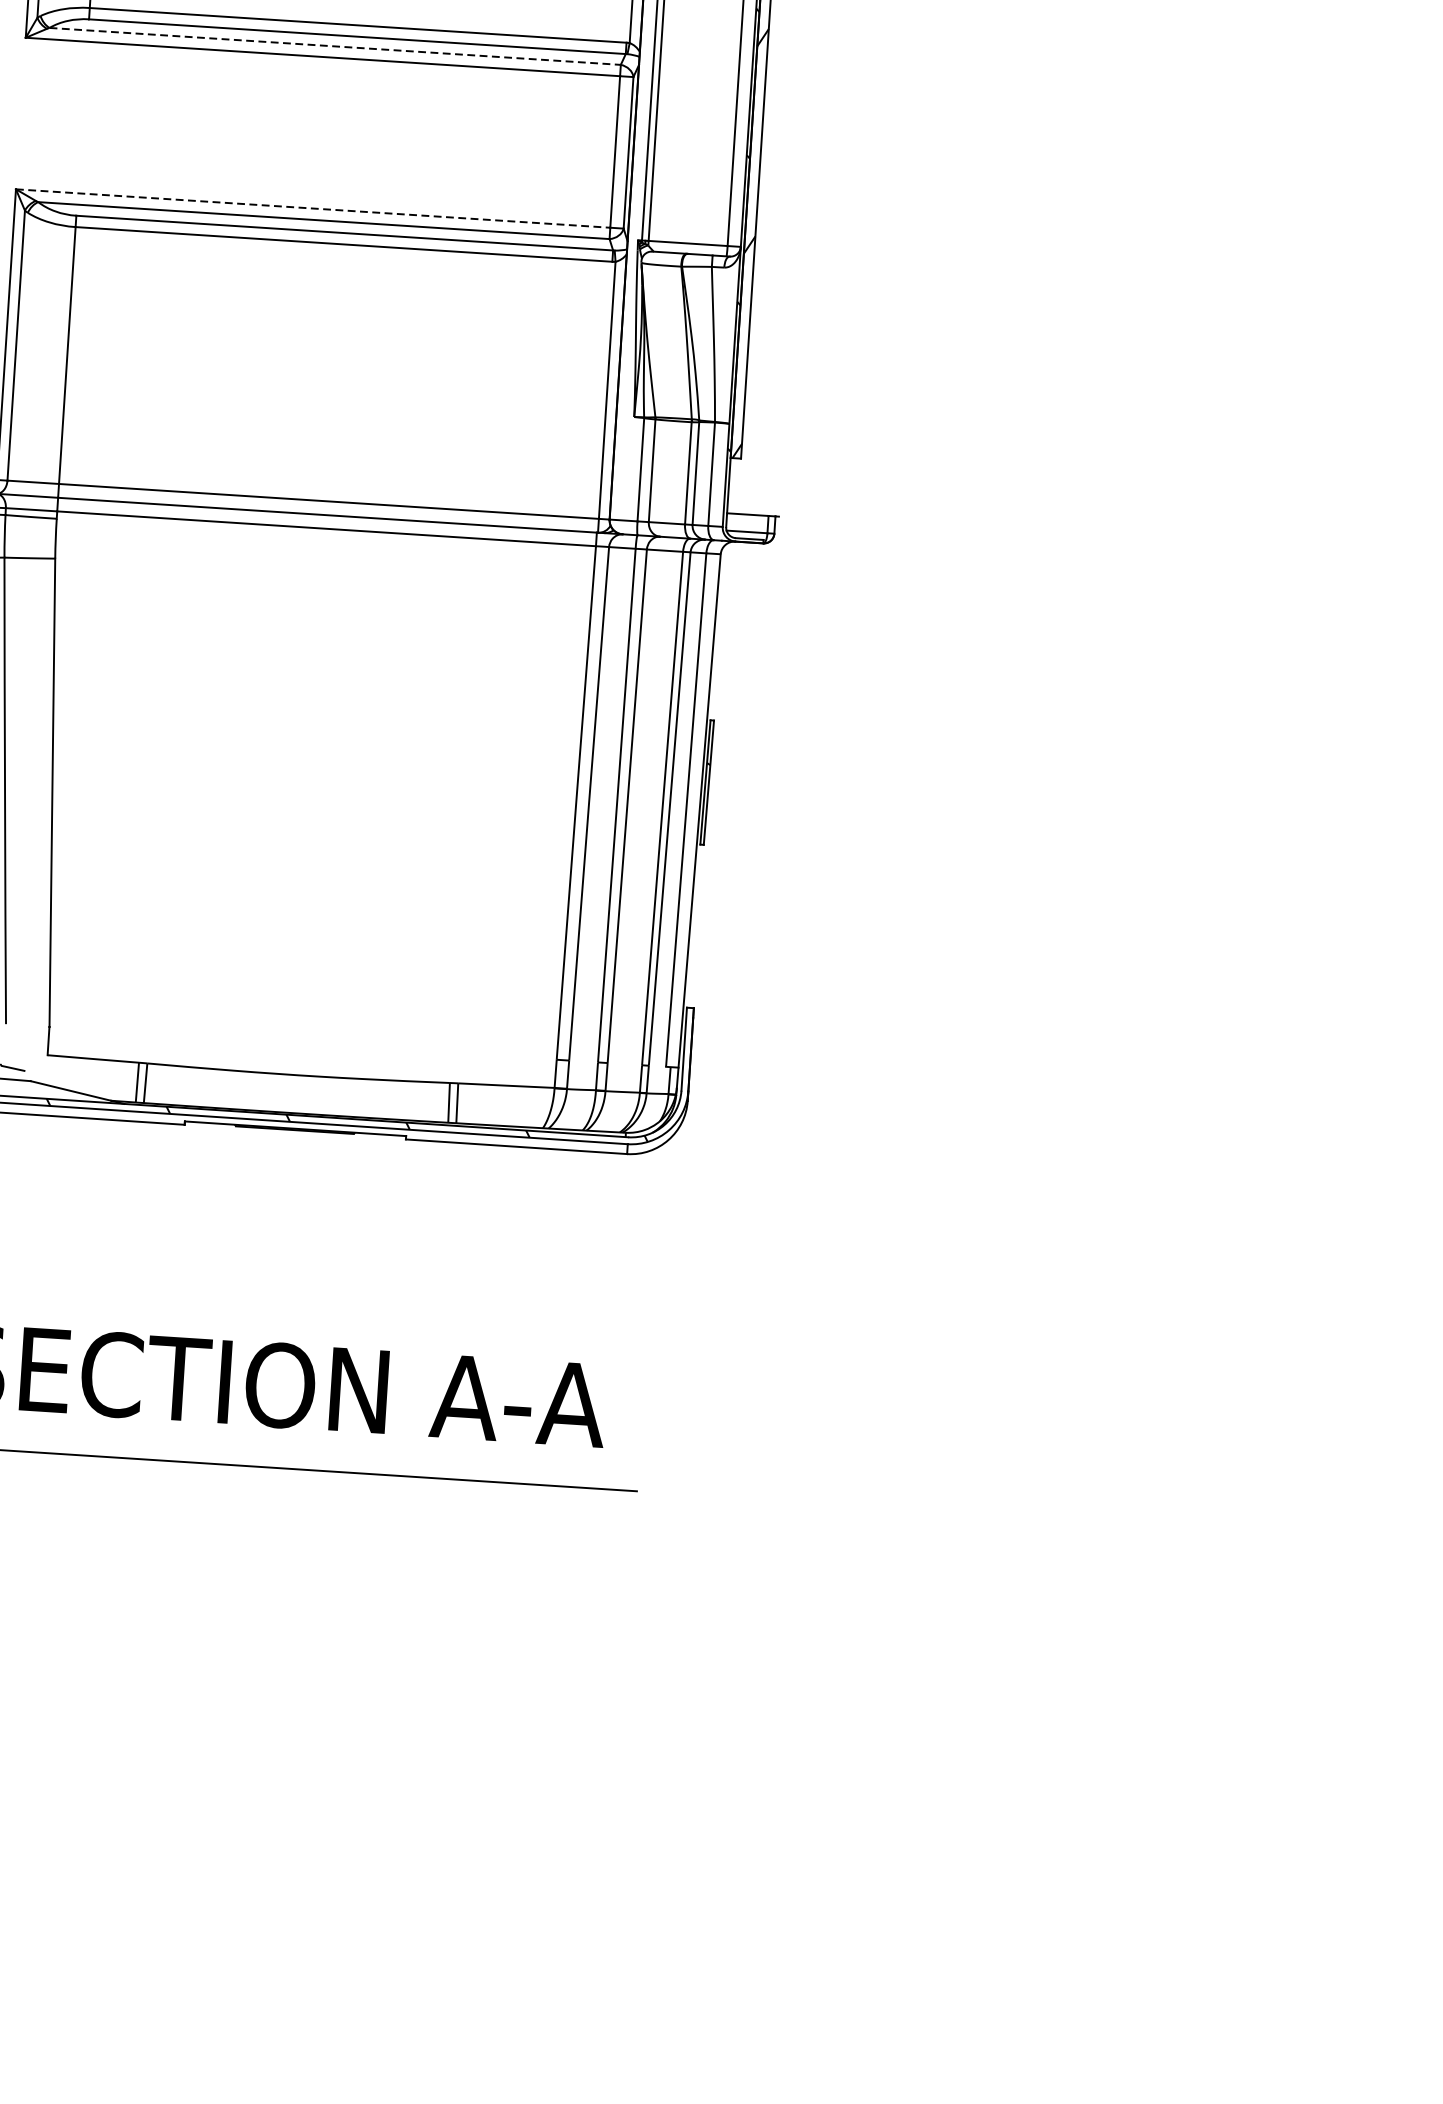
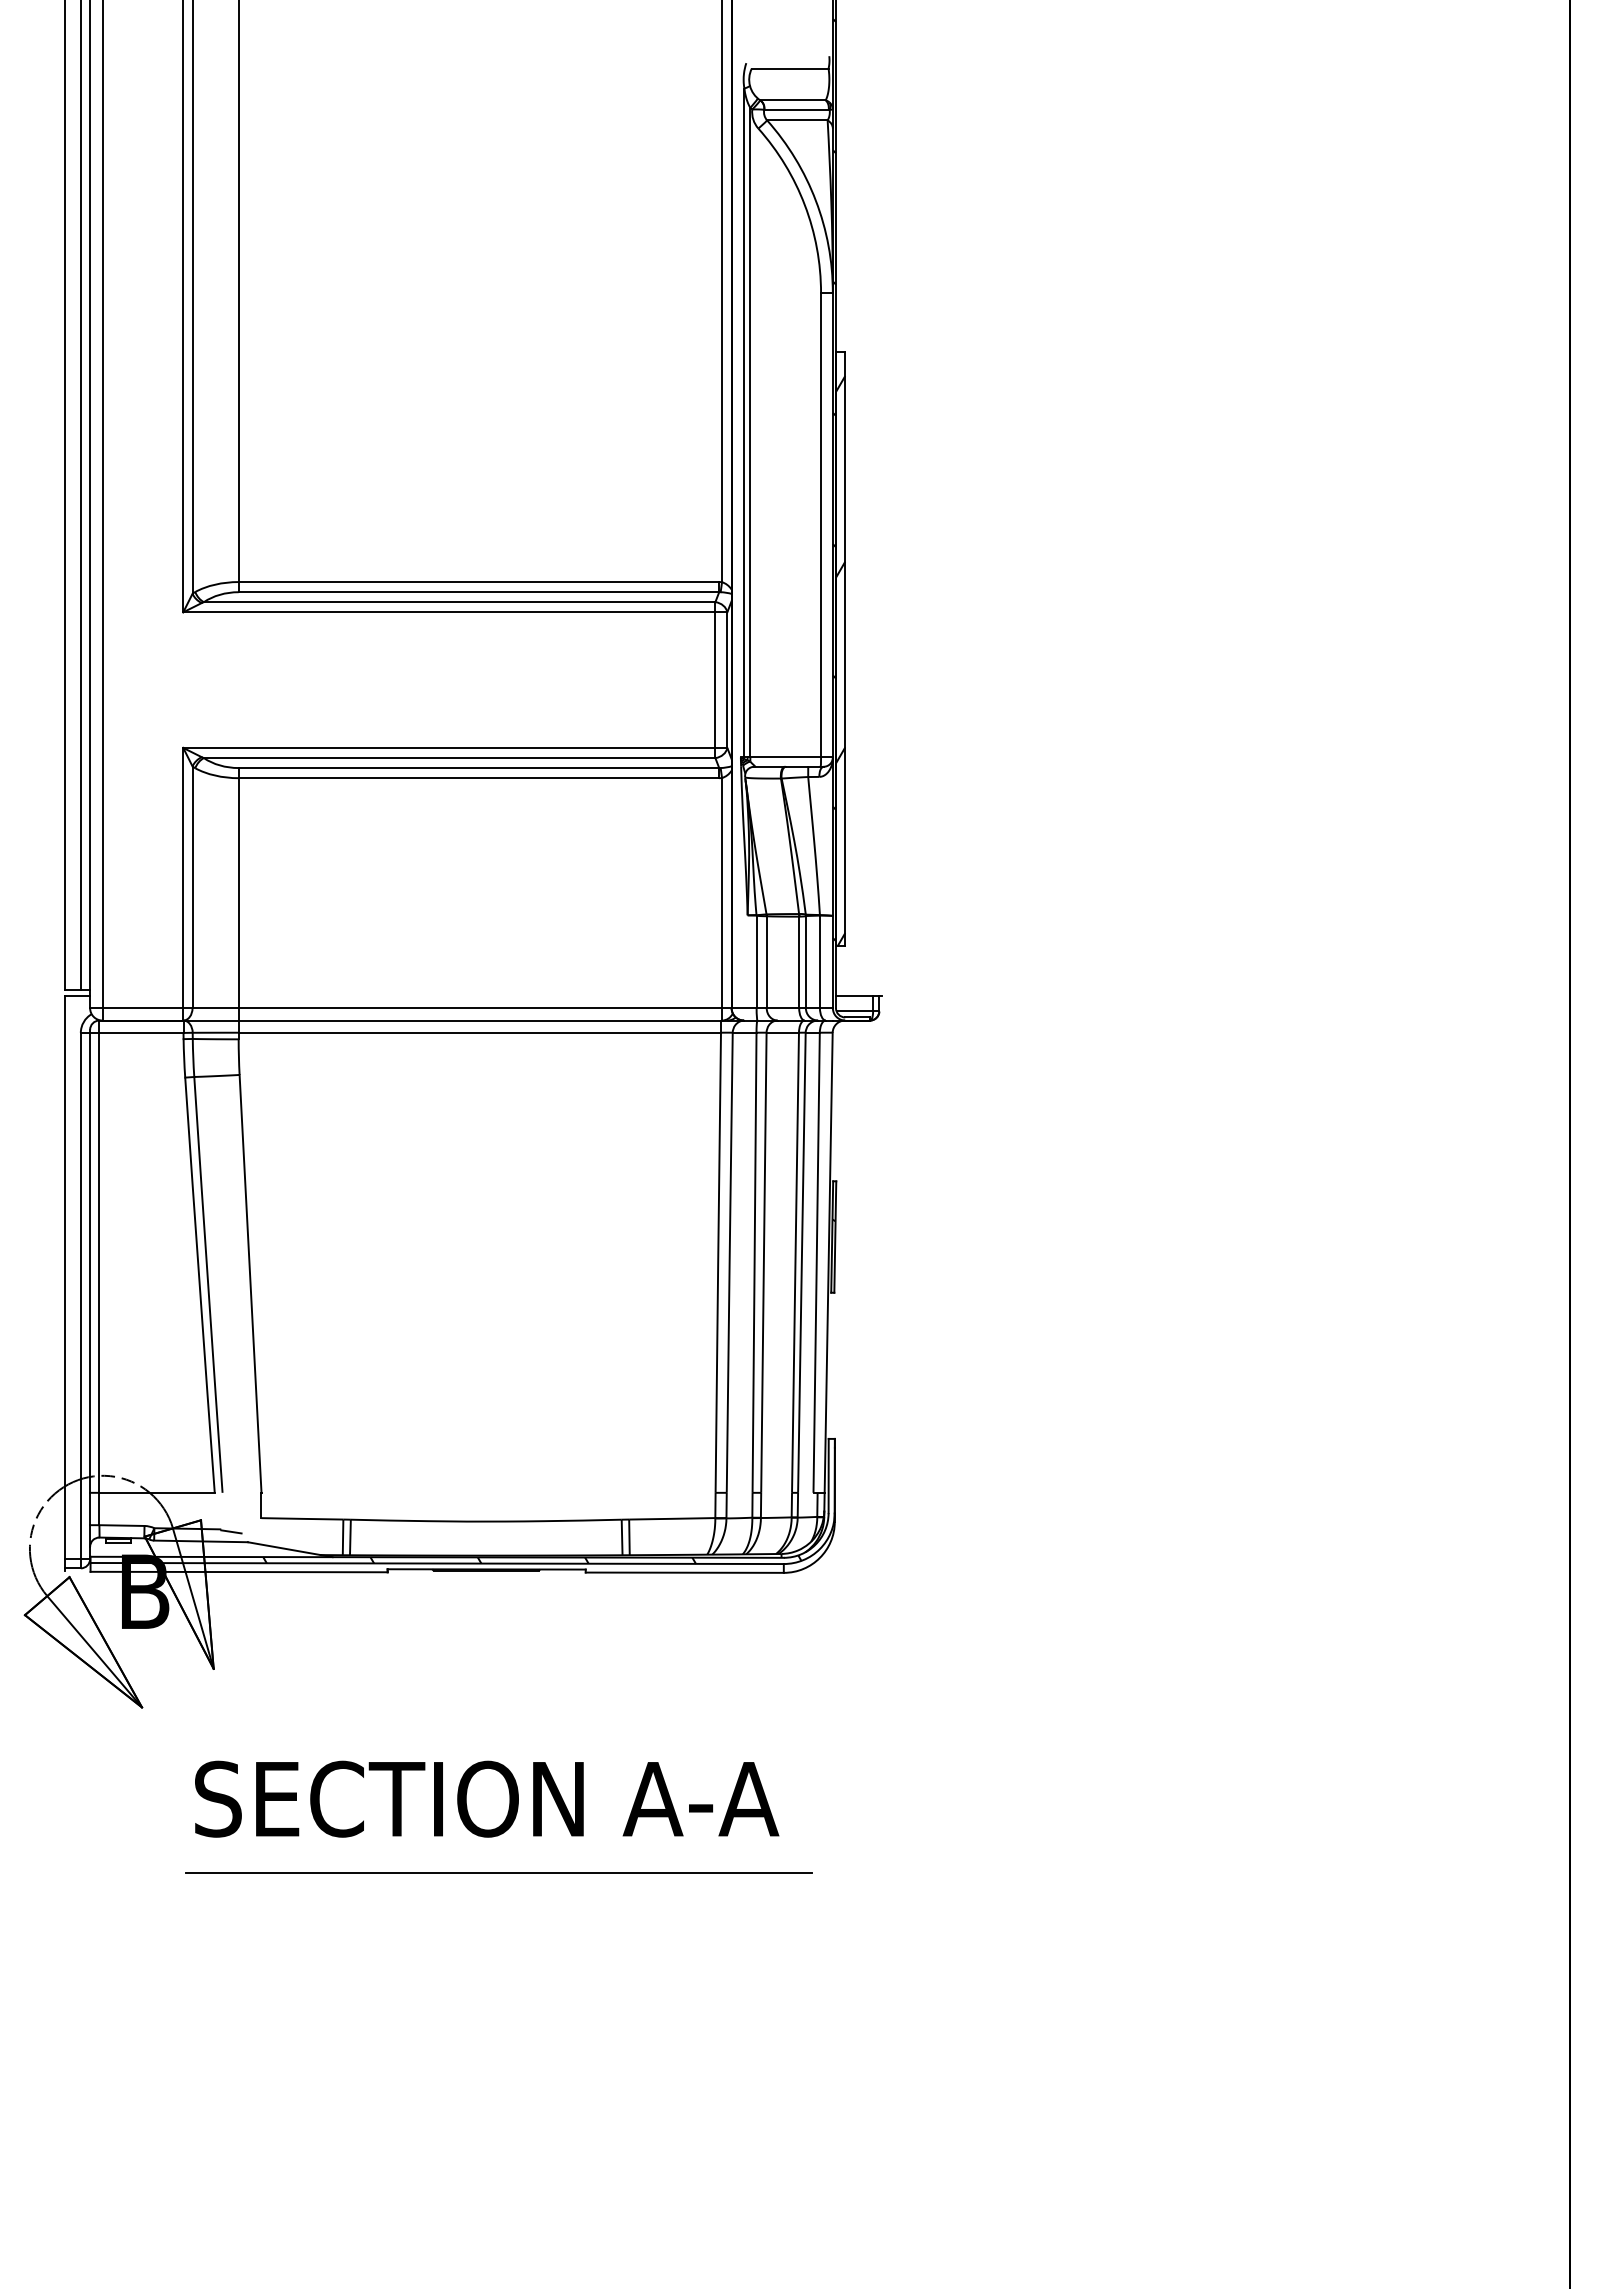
line: (334, 46) -> (459, 602), dashed -> solid
line: (313, 208) -> (449, 747), dashed -> solid

